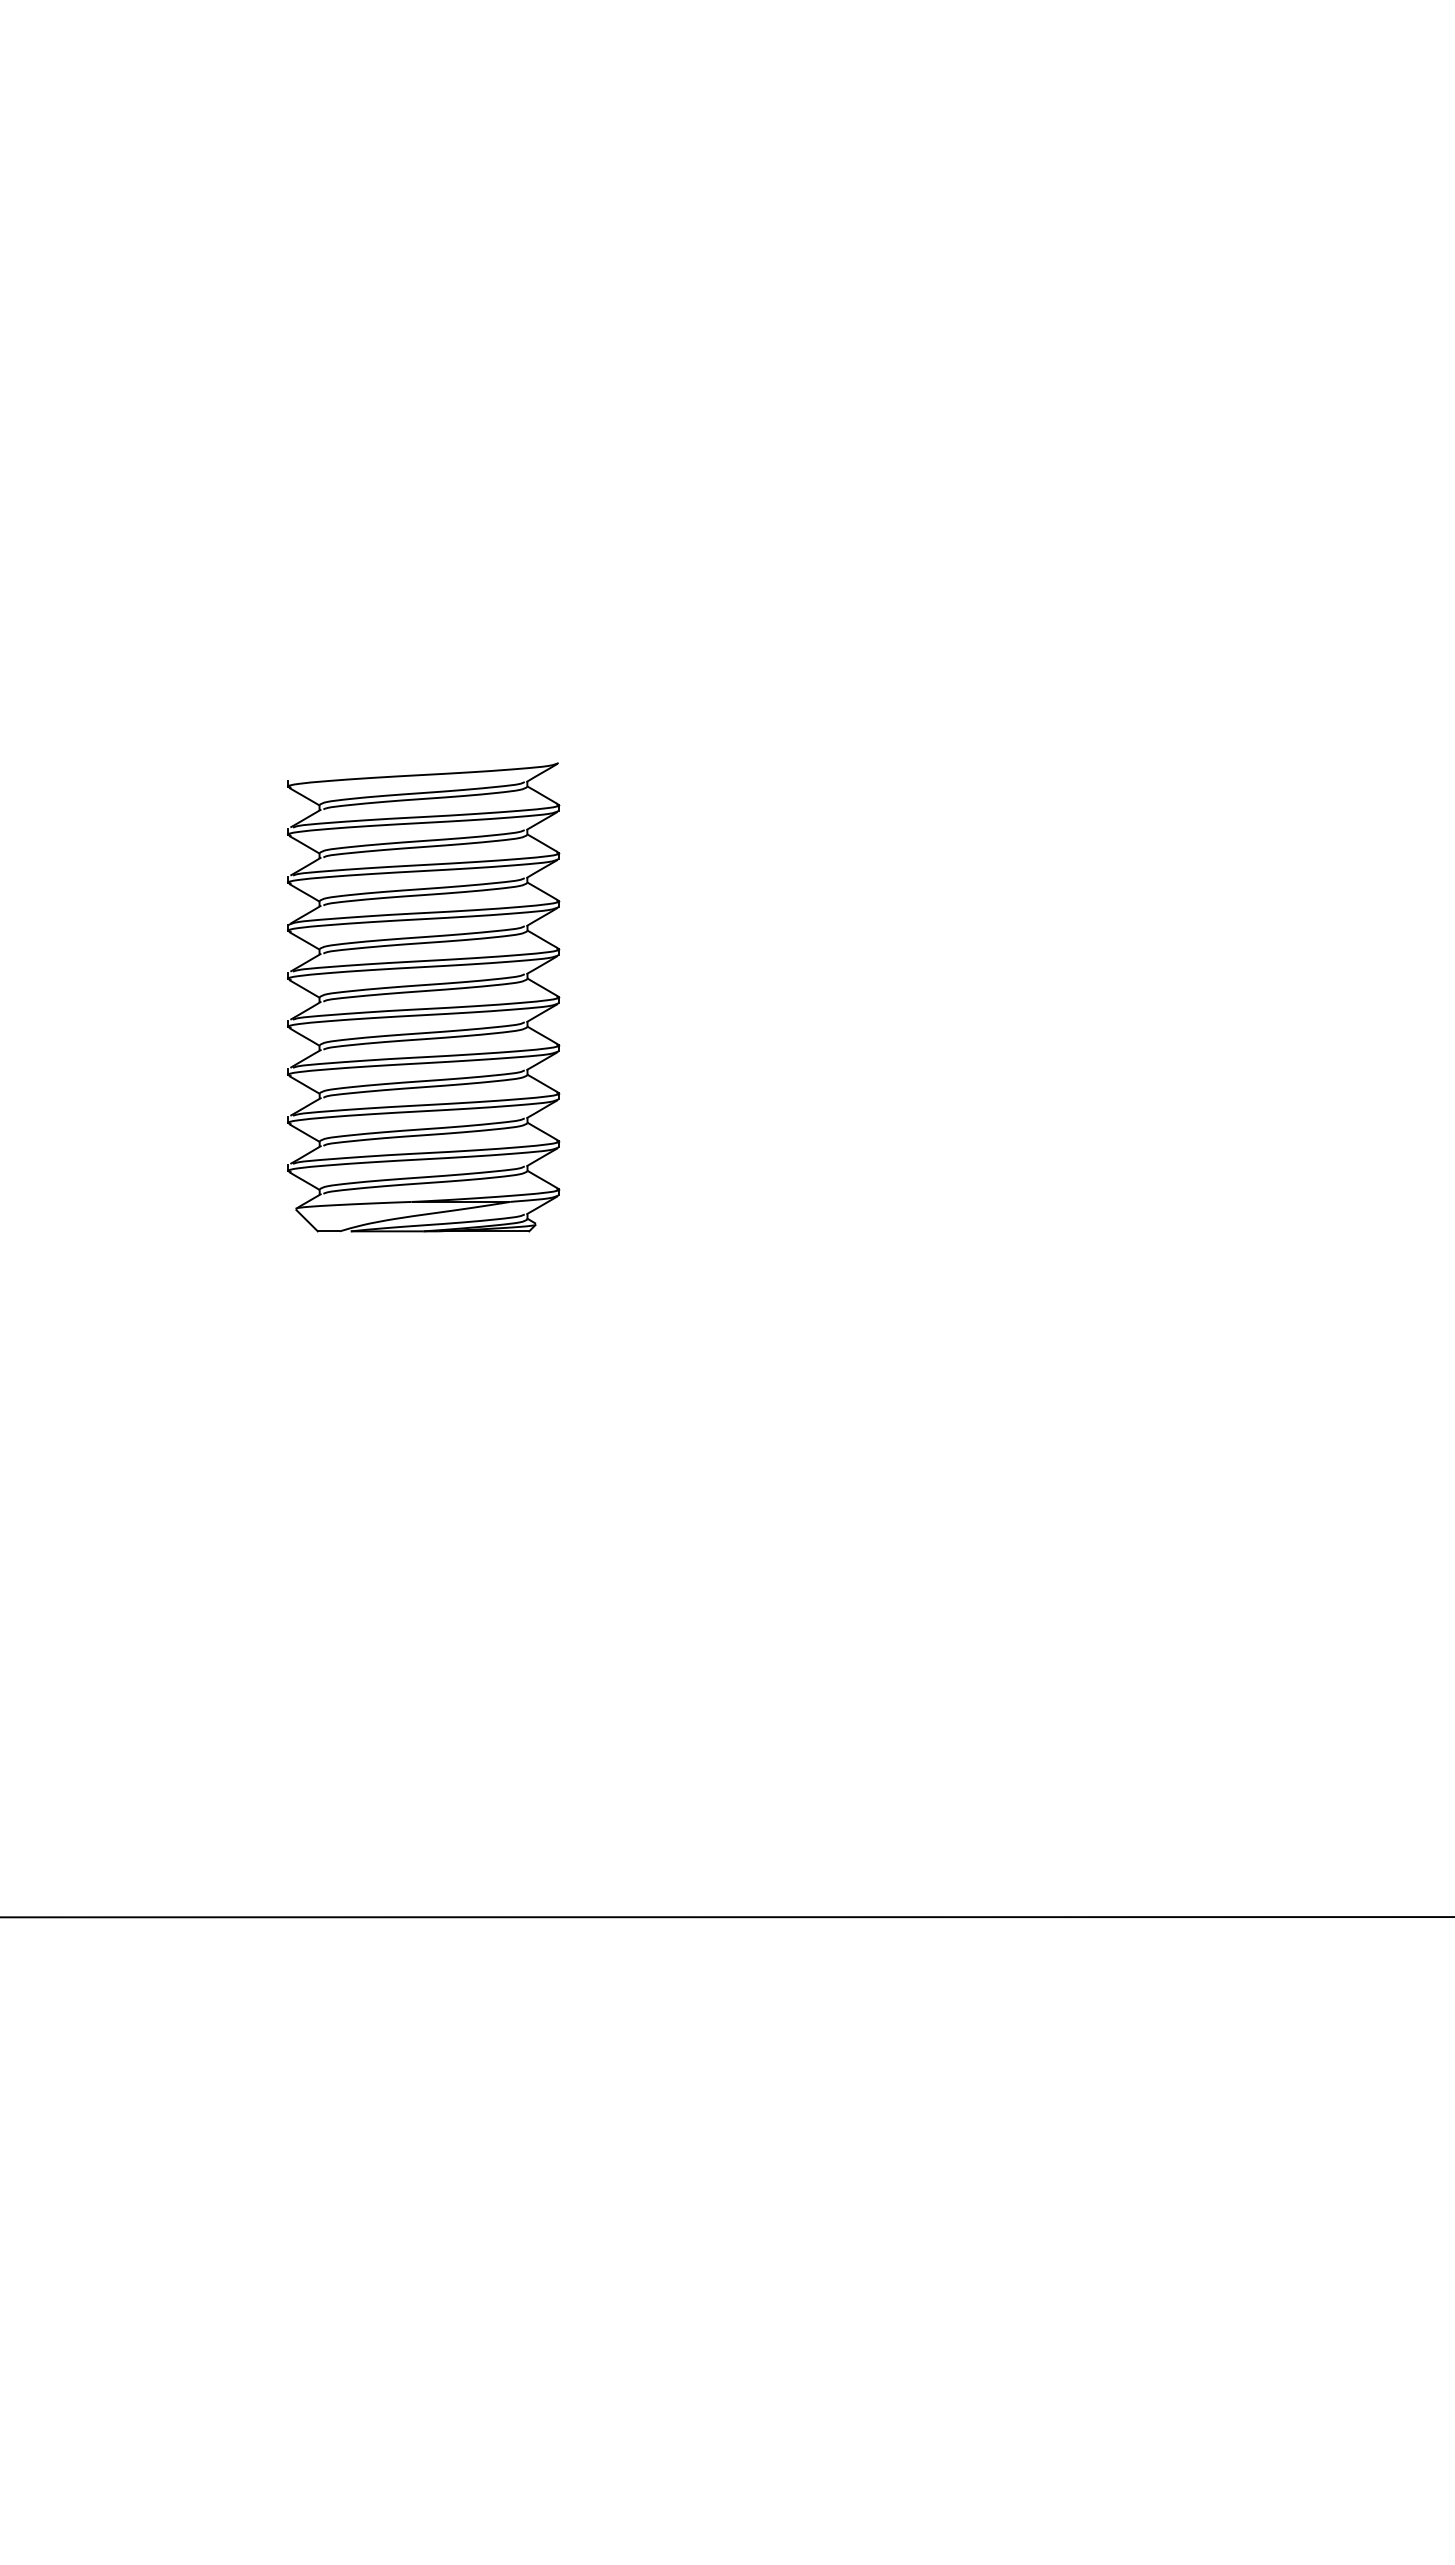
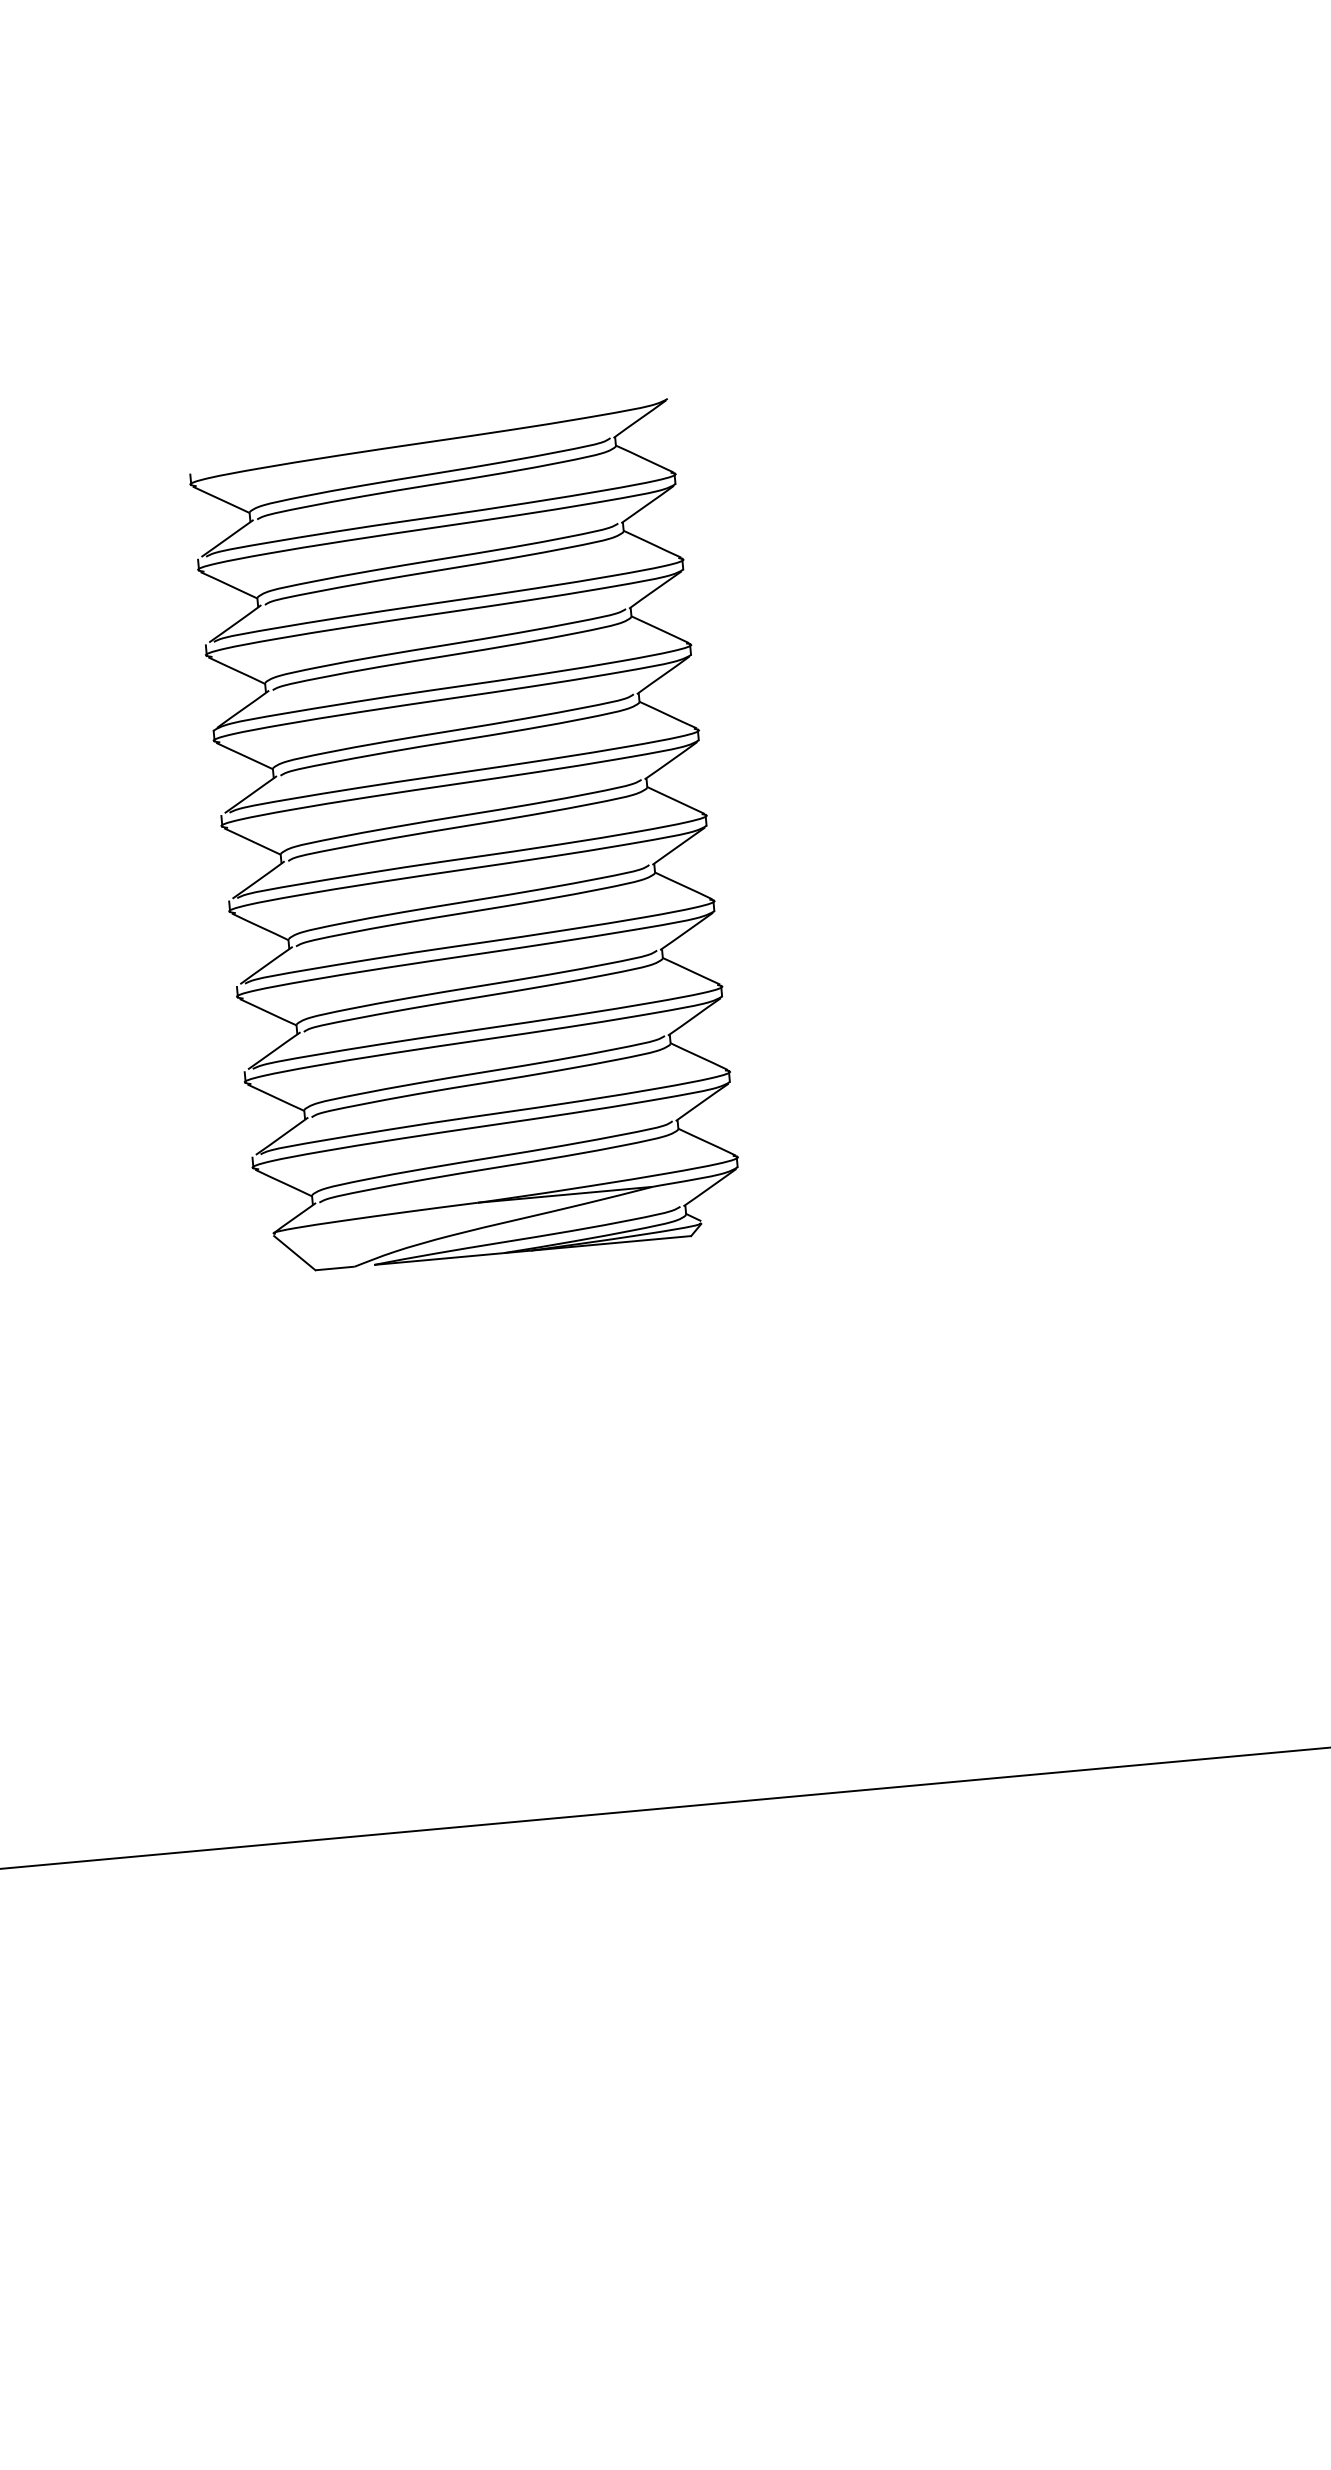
part: (423, 997) -> (465, 837), size x1.67

